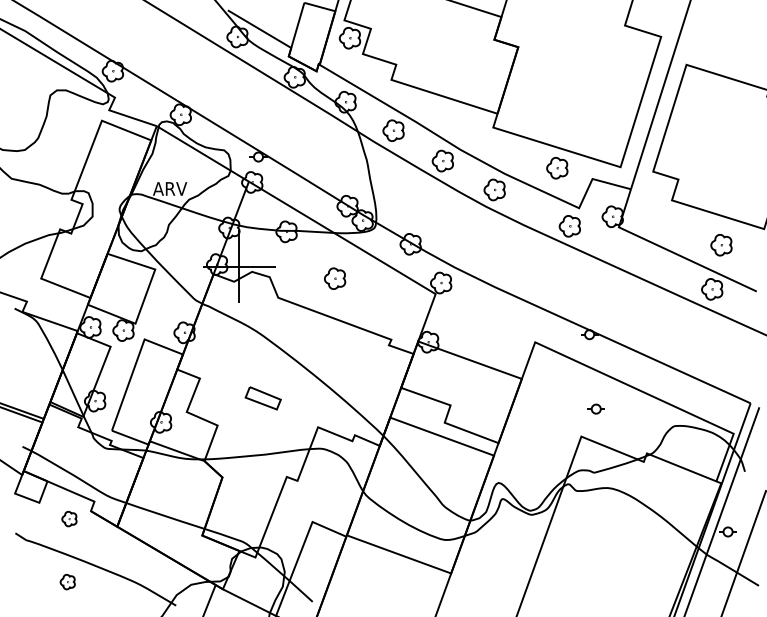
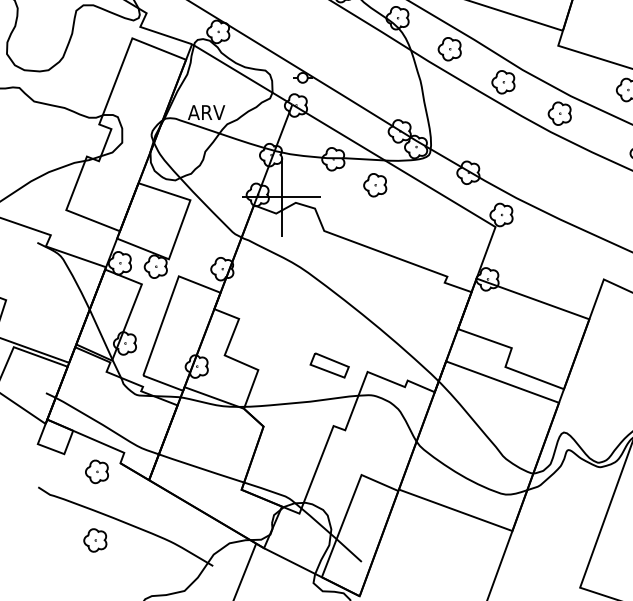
part: (335, 278) -> (375, 185), moved
part: (262, 398) -> (328, 365), moved
part: (69, 518) -> (97, 471), size x1.43
part: (67, 581) -> (94, 539), size x1.43

